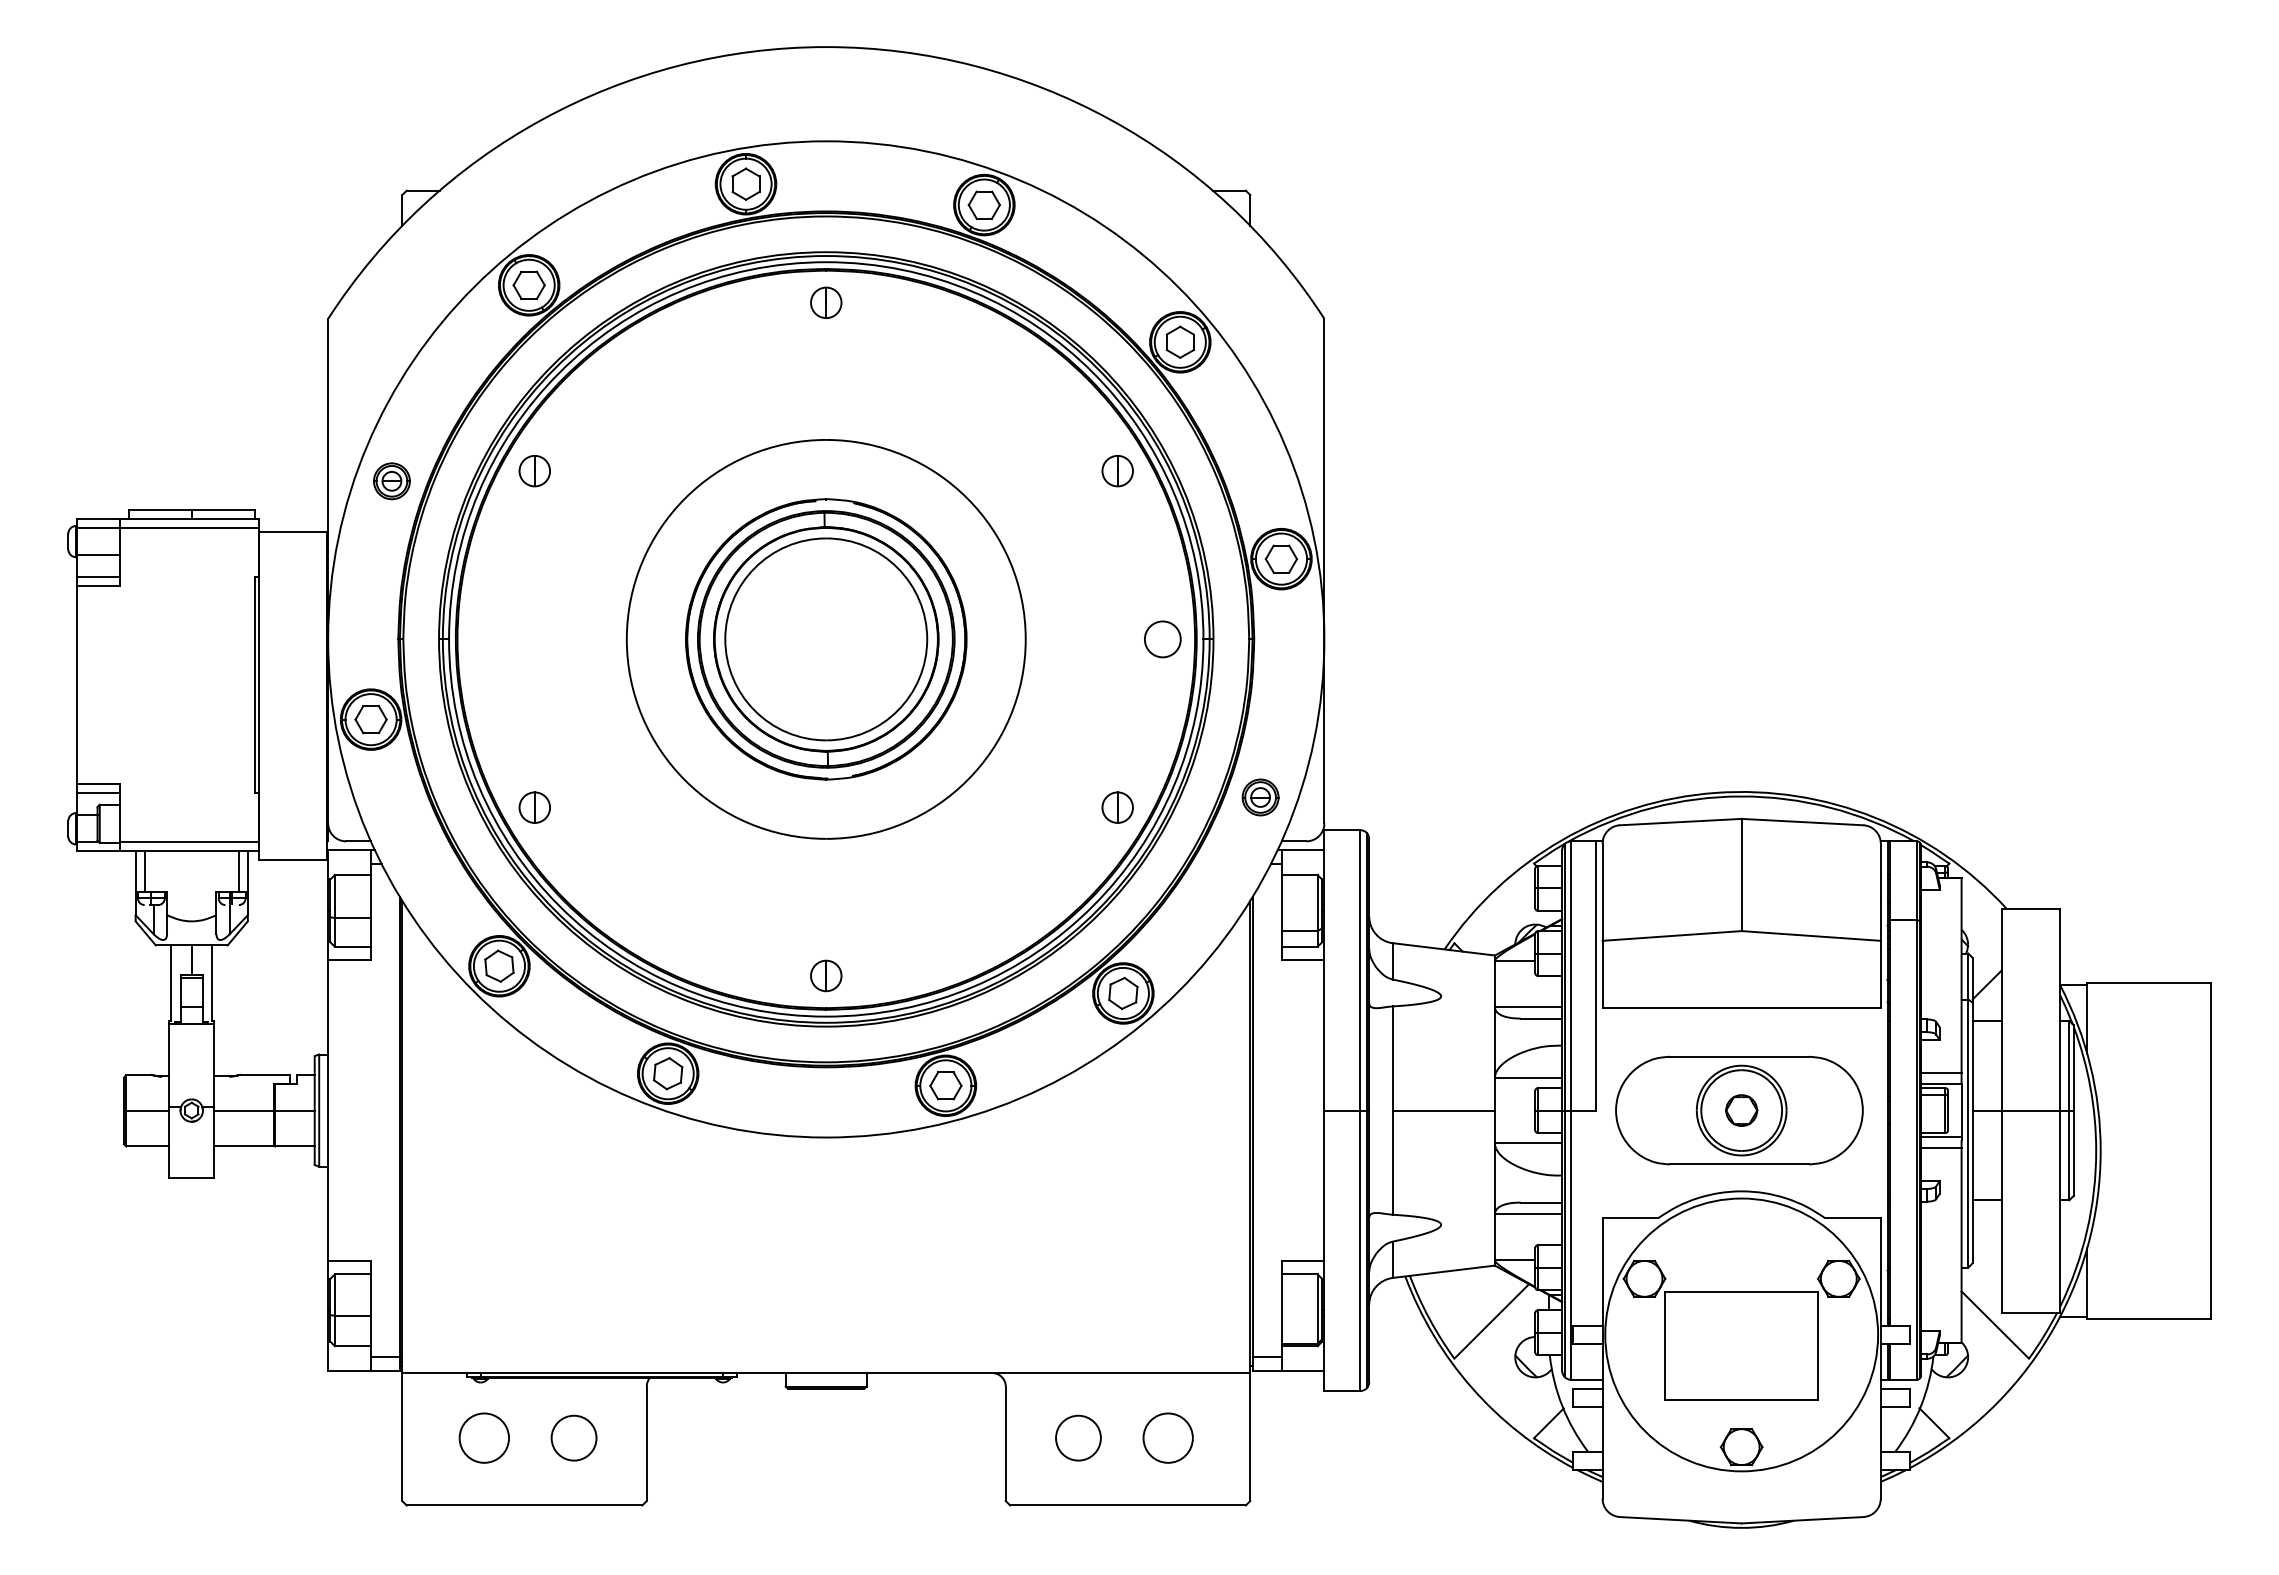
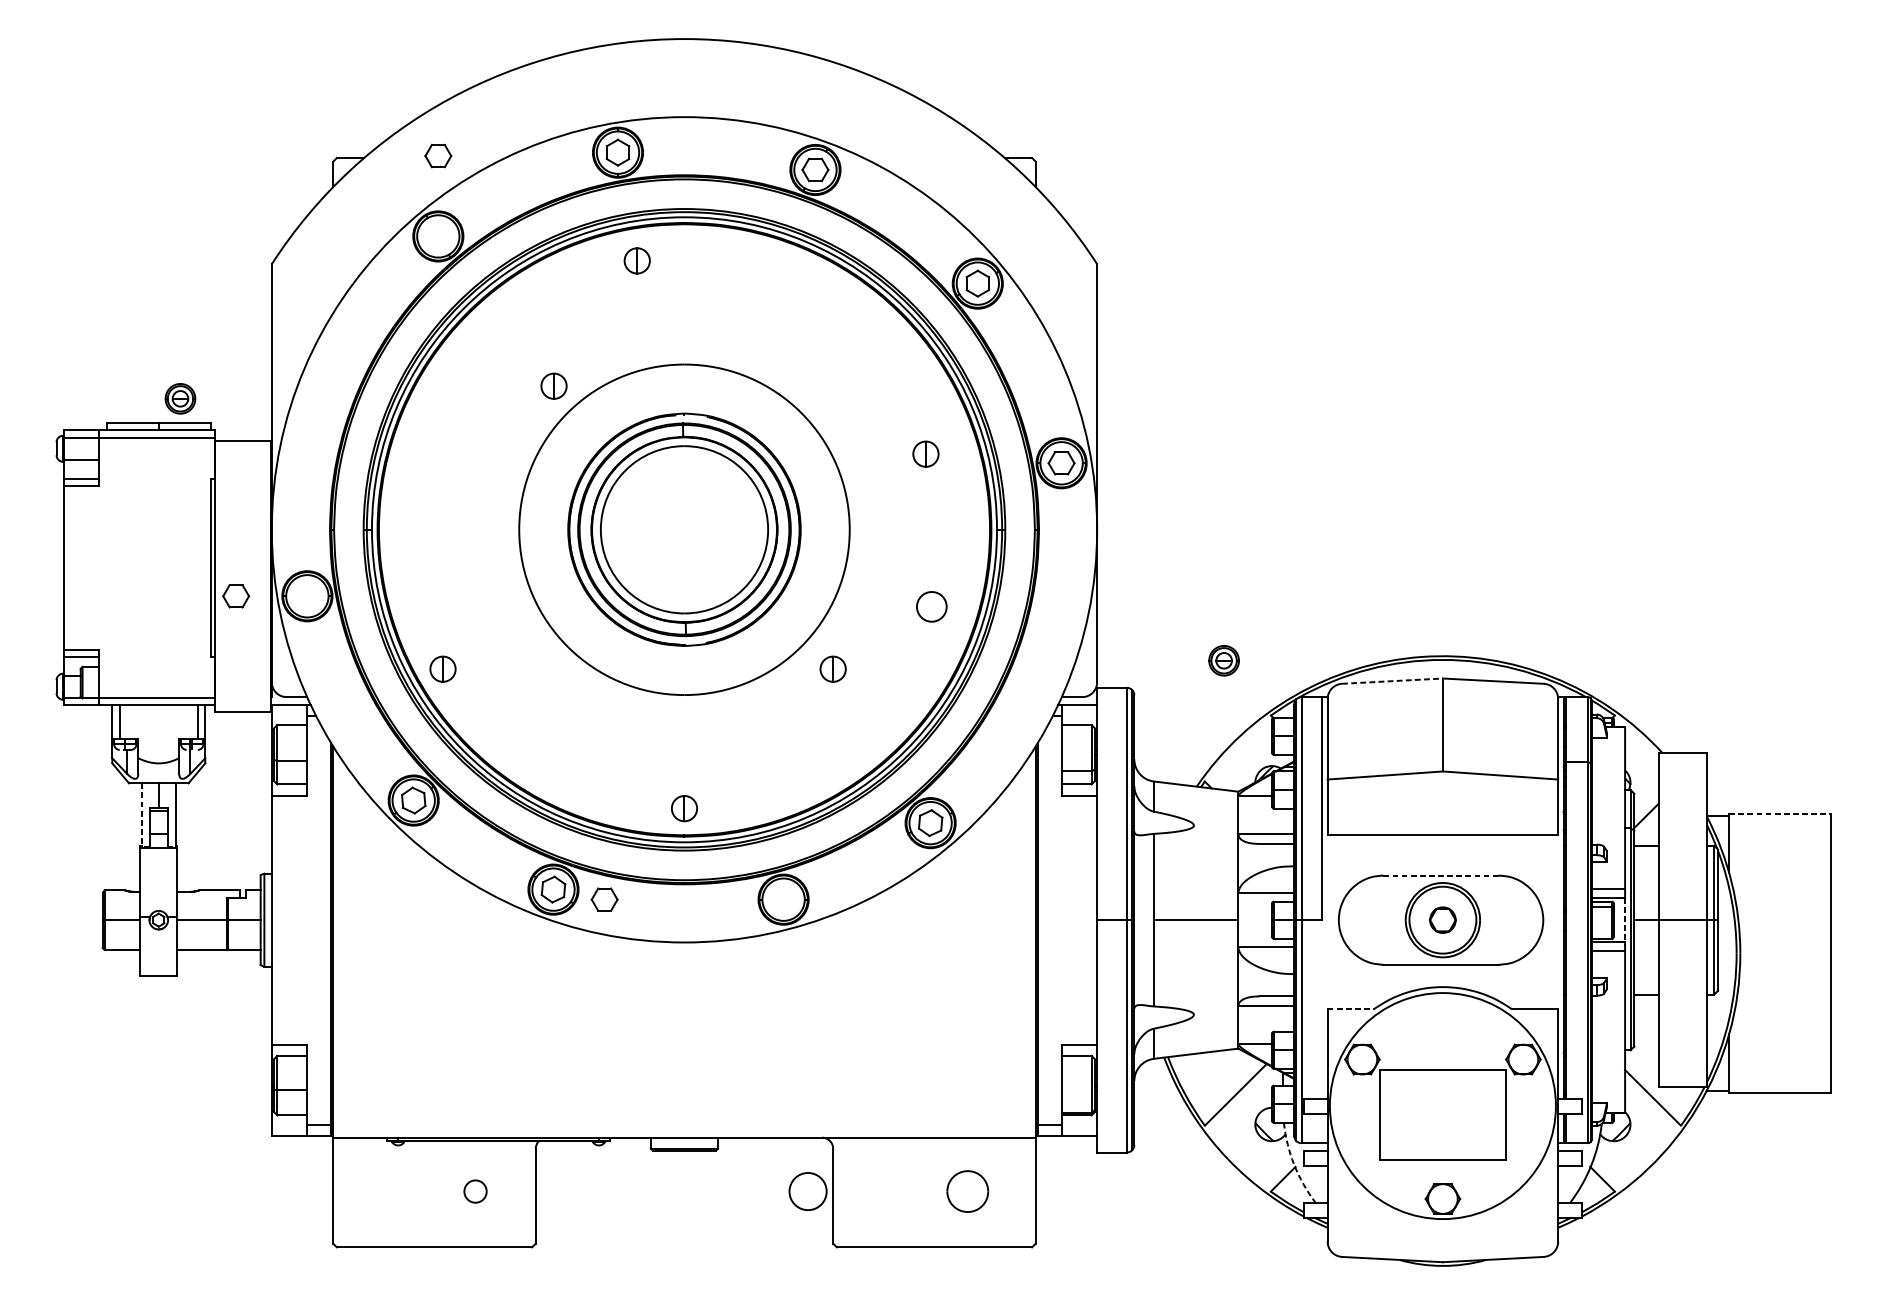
part: (528, 284) -> (437, 155), moved
part: (826, 302) -> (637, 260), moved
part: (534, 471) -> (553, 386), moved
part: (1117, 471) -> (925, 454), moved
part: (391, 481) -> (180, 398), moved
circle: (1162, 639) -> (931, 606), moved
part: (370, 719) -> (235, 596), moved
part: (1260, 797) -> (1224, 660), moved
part: (1117, 807) -> (832, 669), moved
line: (1680, 822) -> (1392, 681), solid -> dashed
line: (2148, 982) -> (1779, 814), solid -> dashed
line: (171, 983) -> (142, 814), solid -> dashed
line: (1739, 1056) -> (1441, 875), solid -> dashed
part: (945, 1085) -> (604, 899), moved
line: (1961, 1110) -> (1625, 920), solid -> dashed
line: (1630, 1218) -> (1350, 1009), solid -> dashed
arc: (1562, 1406) -> (1294, 1165), solid -> dashed
part: (483, 1437) -> (400, 1191), removed
circle: (573, 1437) -> (475, 1191), size x0.6
circle: (1078, 1437) -> (808, 1191), moved

